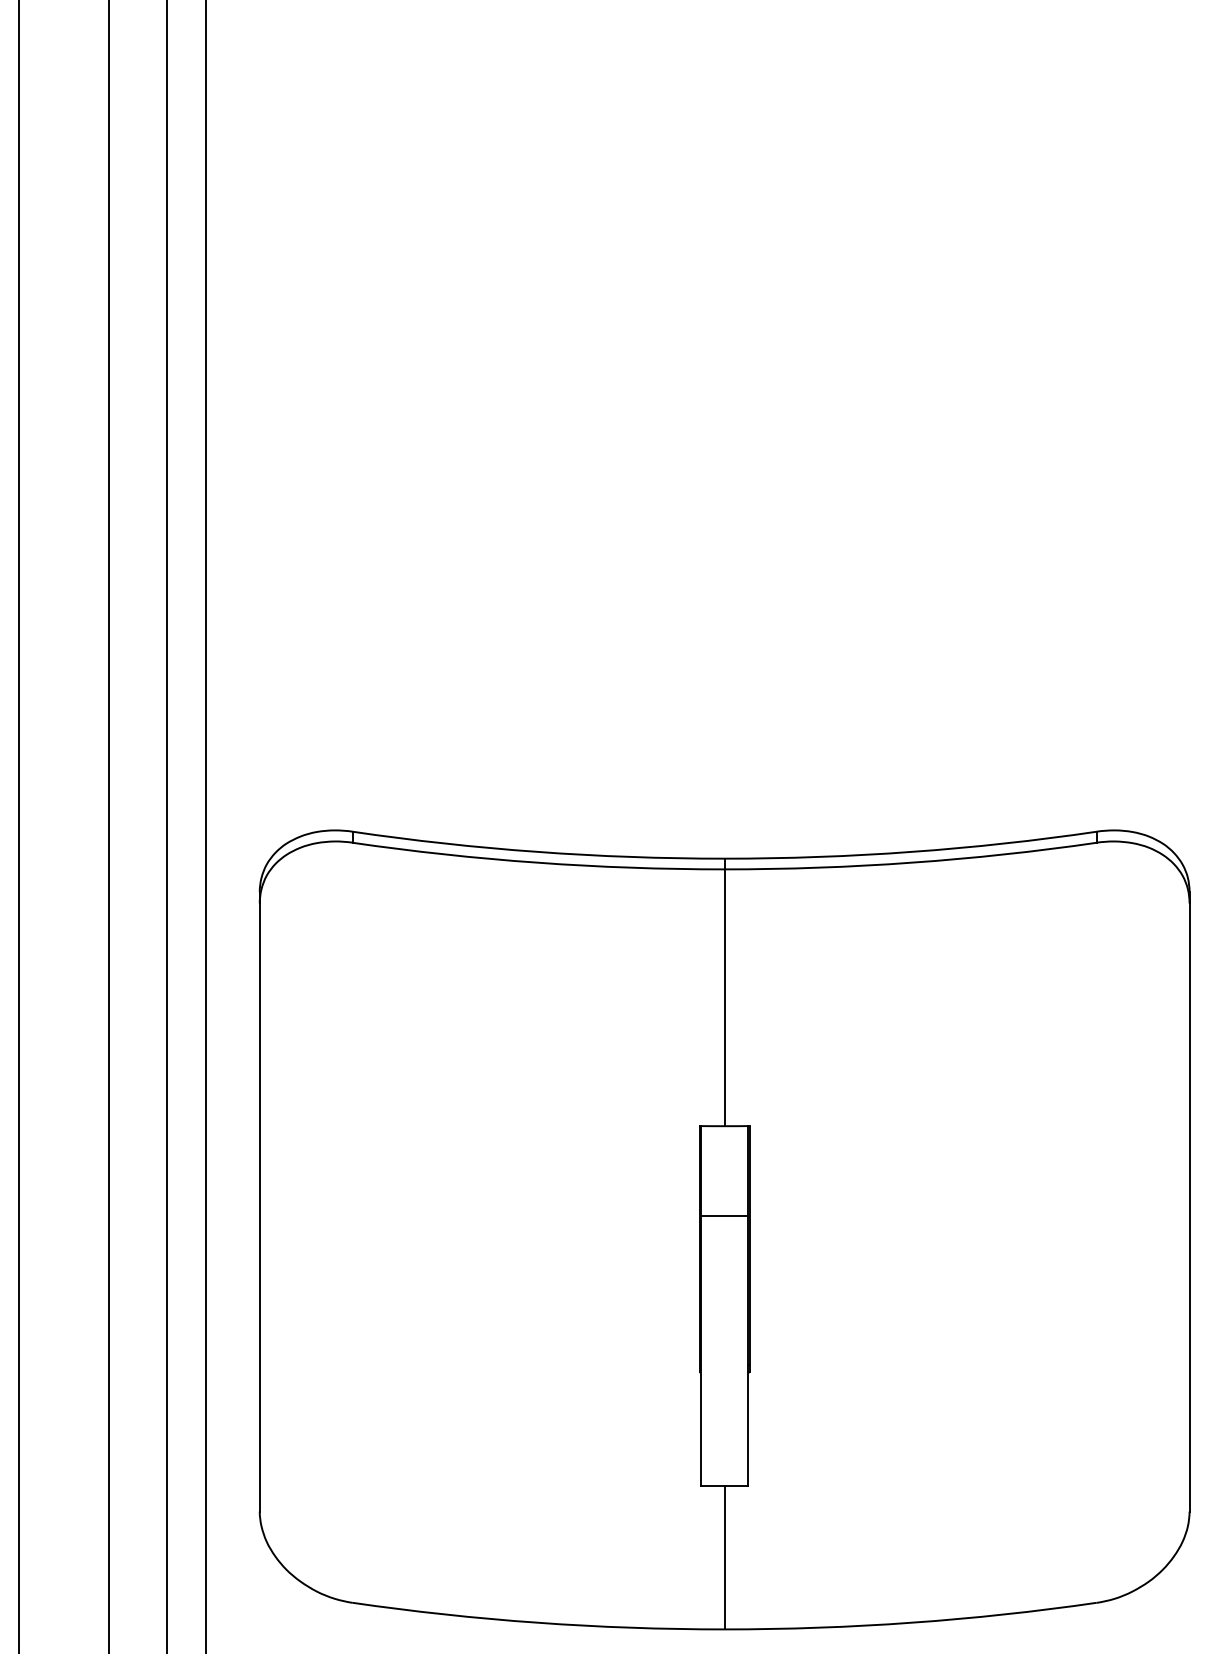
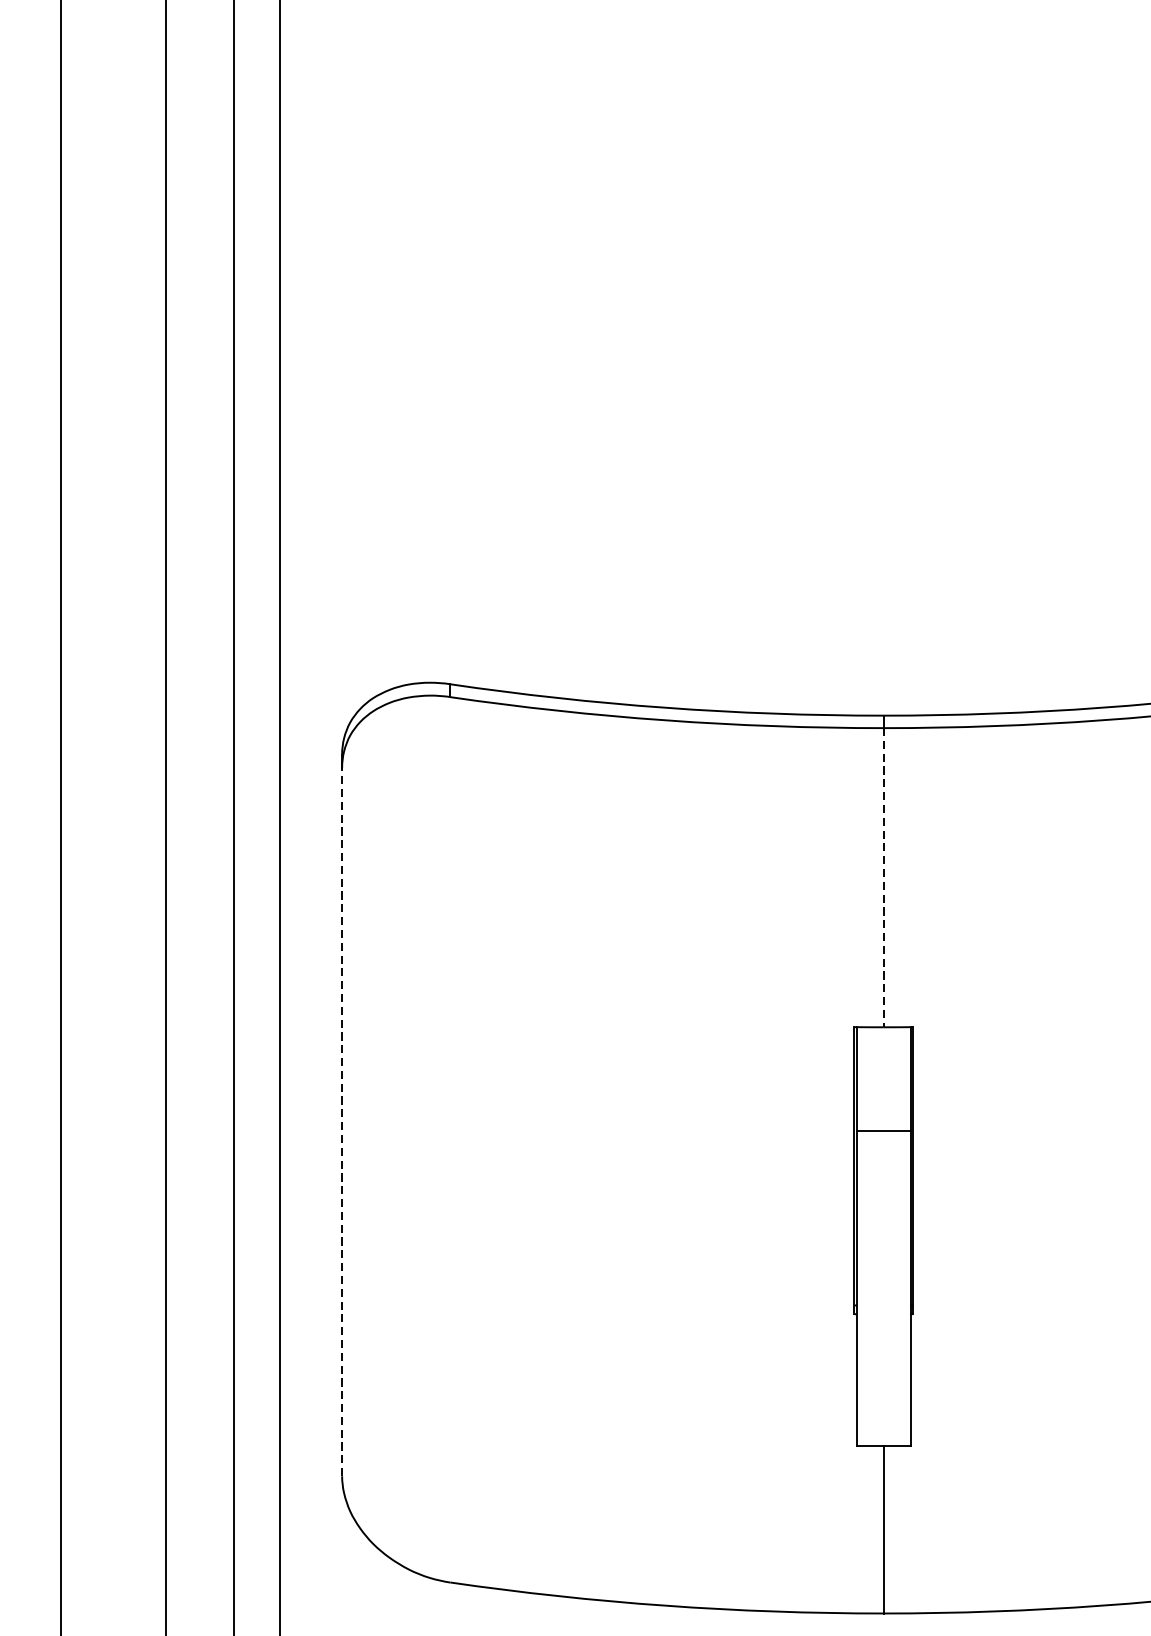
line: (724, 998) -> (883, 878), solid -> dashed
line: (259, 1207) -> (341, 1122), solid -> dashed

